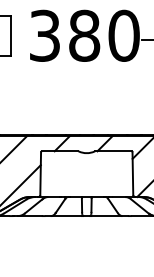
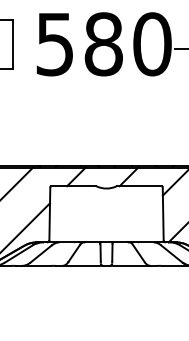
text: (44, 35) -> (54, 43), 380 -> 580

